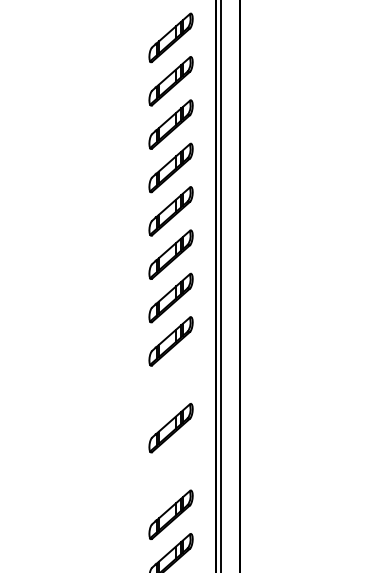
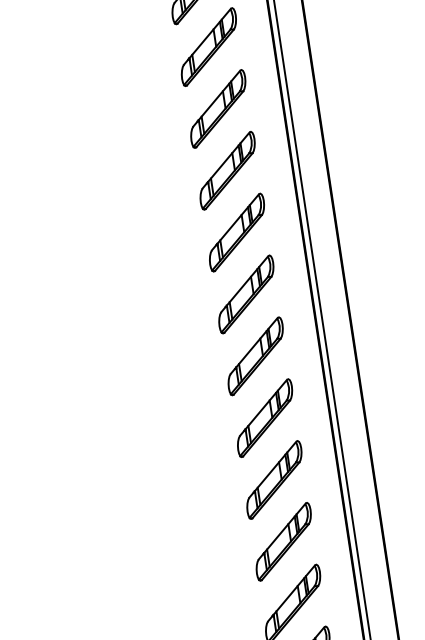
part: (170, 384) -> (264, 417), added
part: (170, 471) -> (282, 541), added

